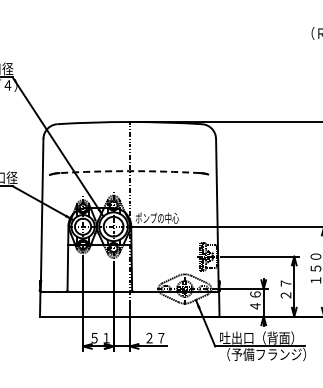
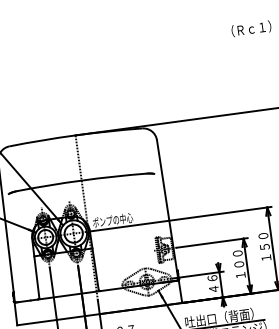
arc: (129, 171) -> (81, 180), dashed -> solid
text: (285, 283) -> (238, 264), ２７ -> １００

